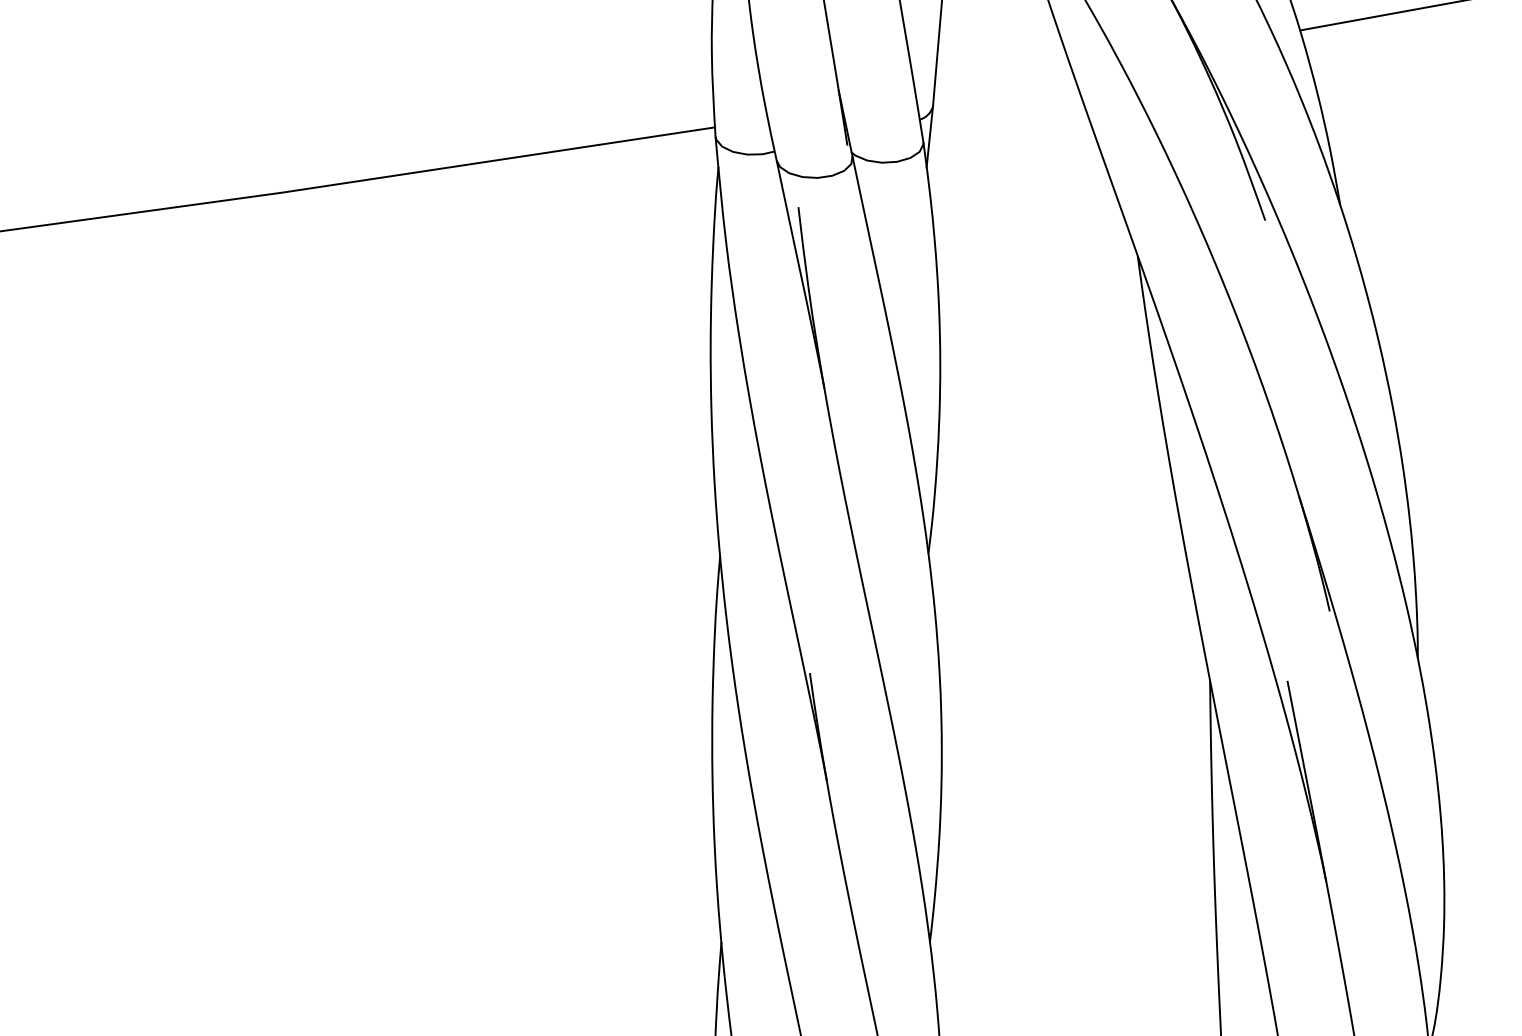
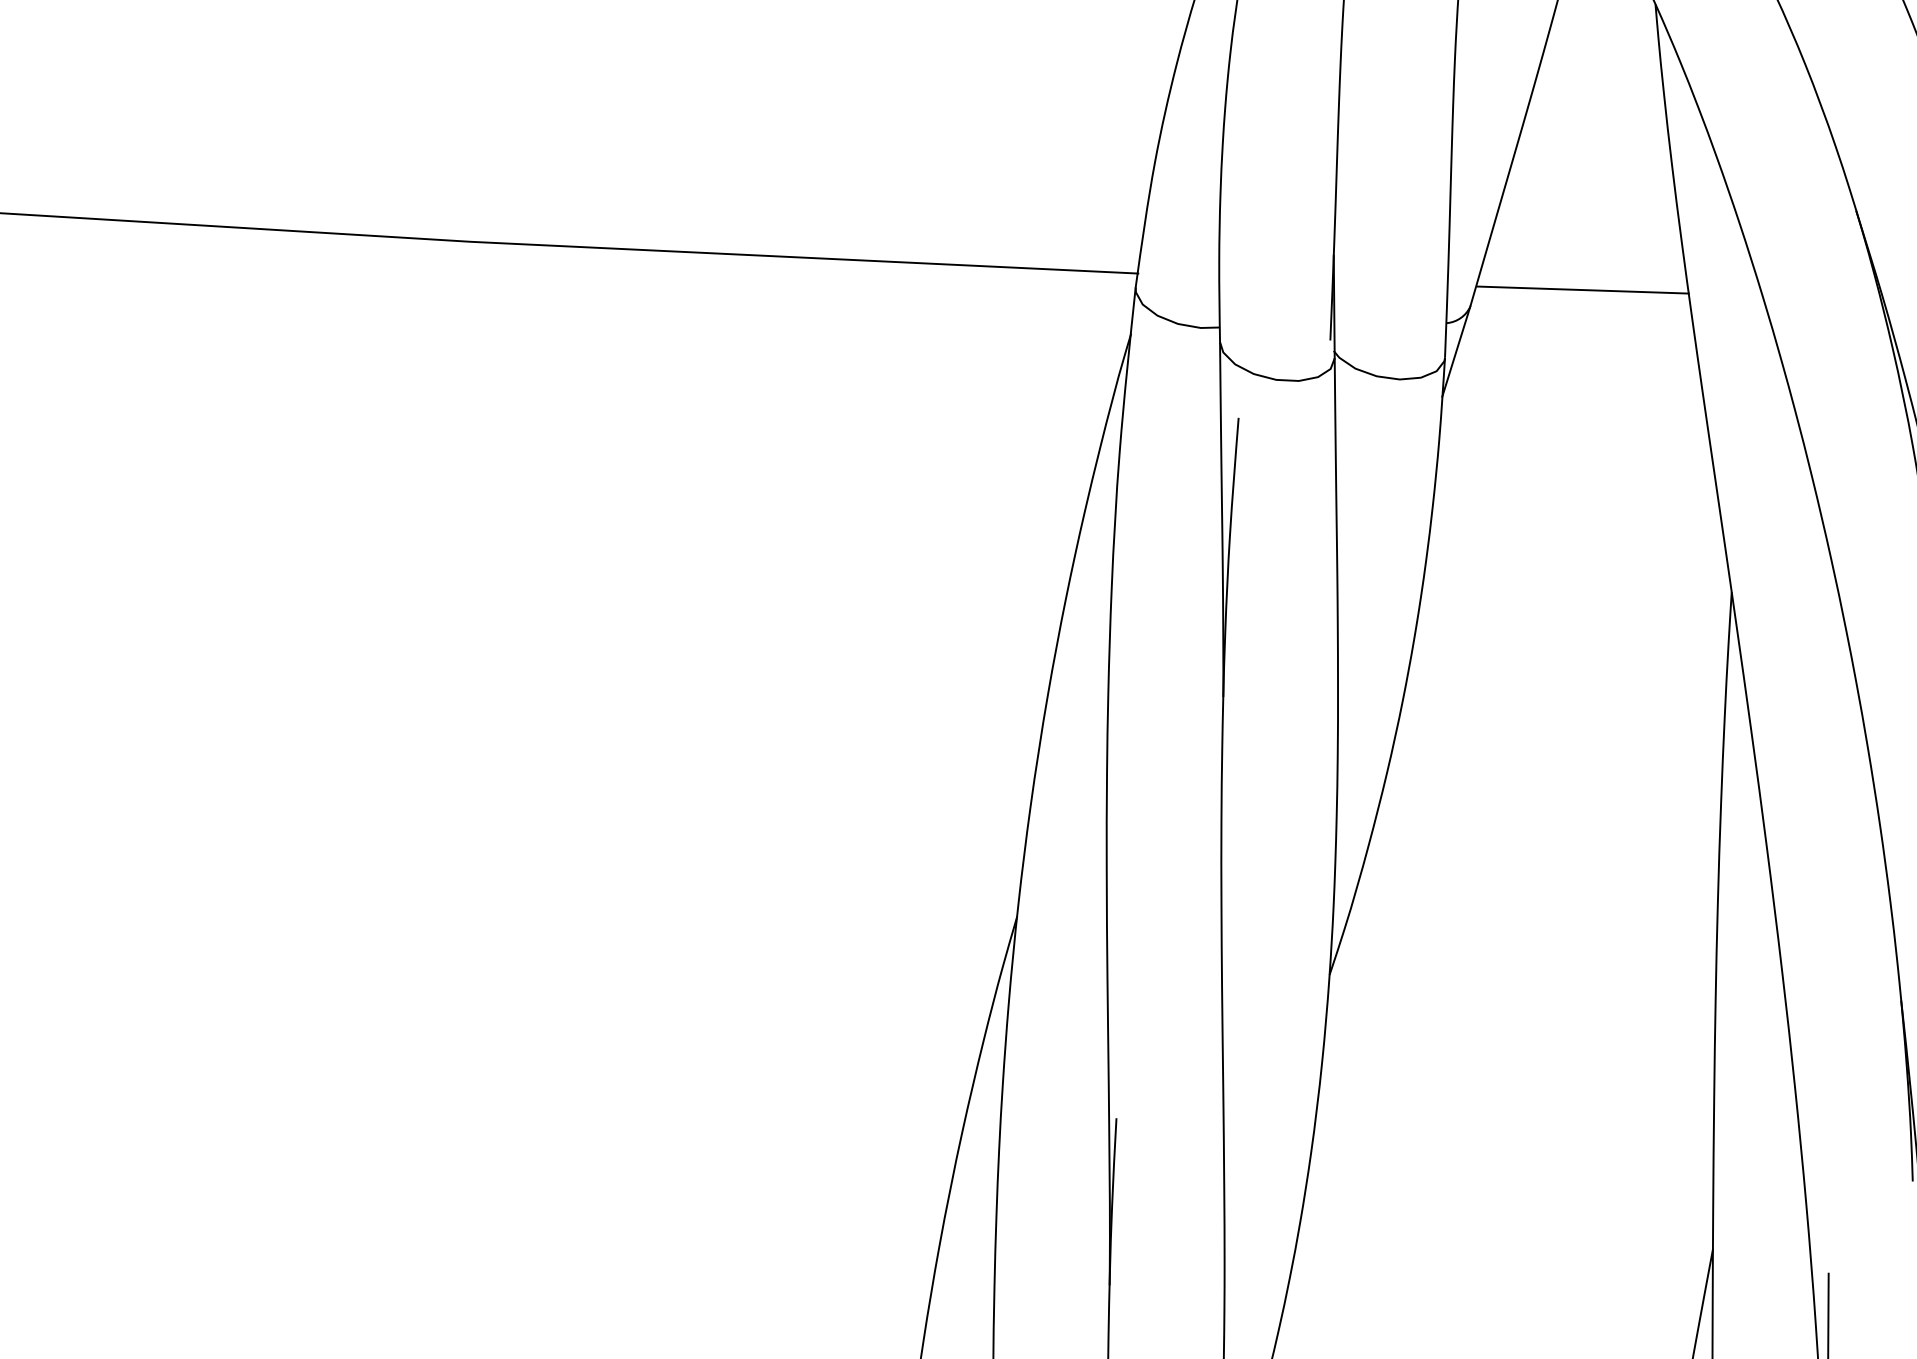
line: (1002, 80) -> (1581, 289), added

